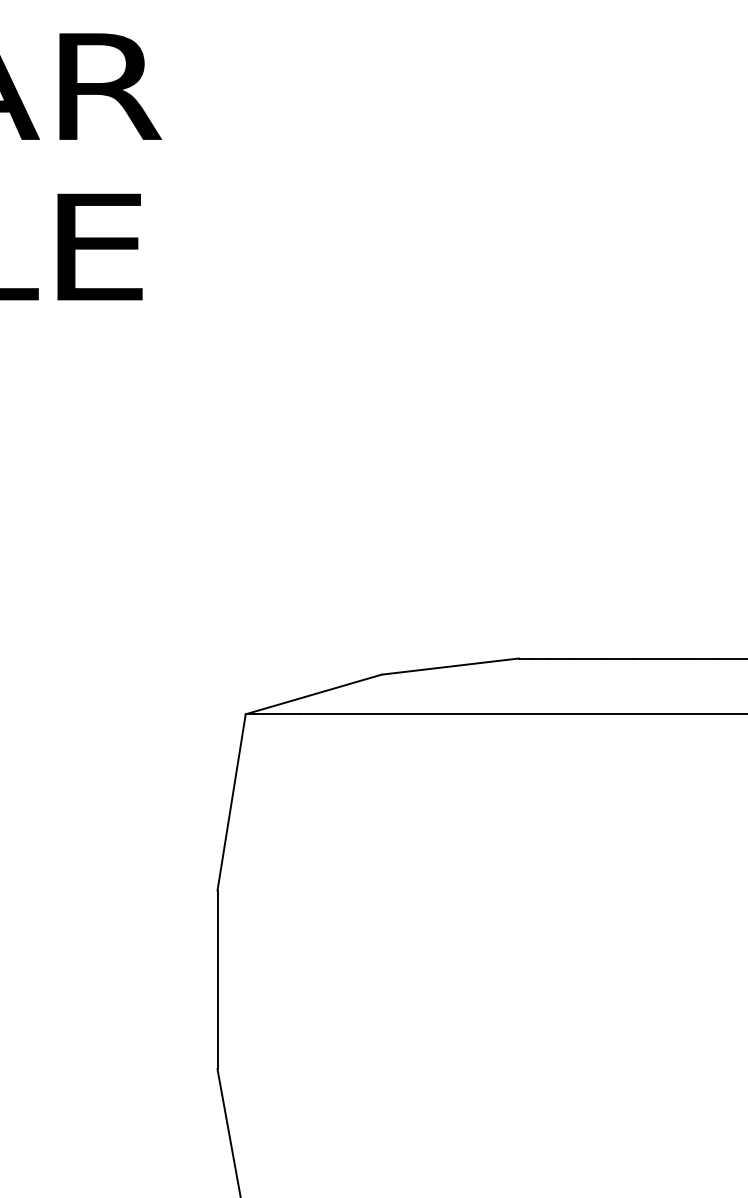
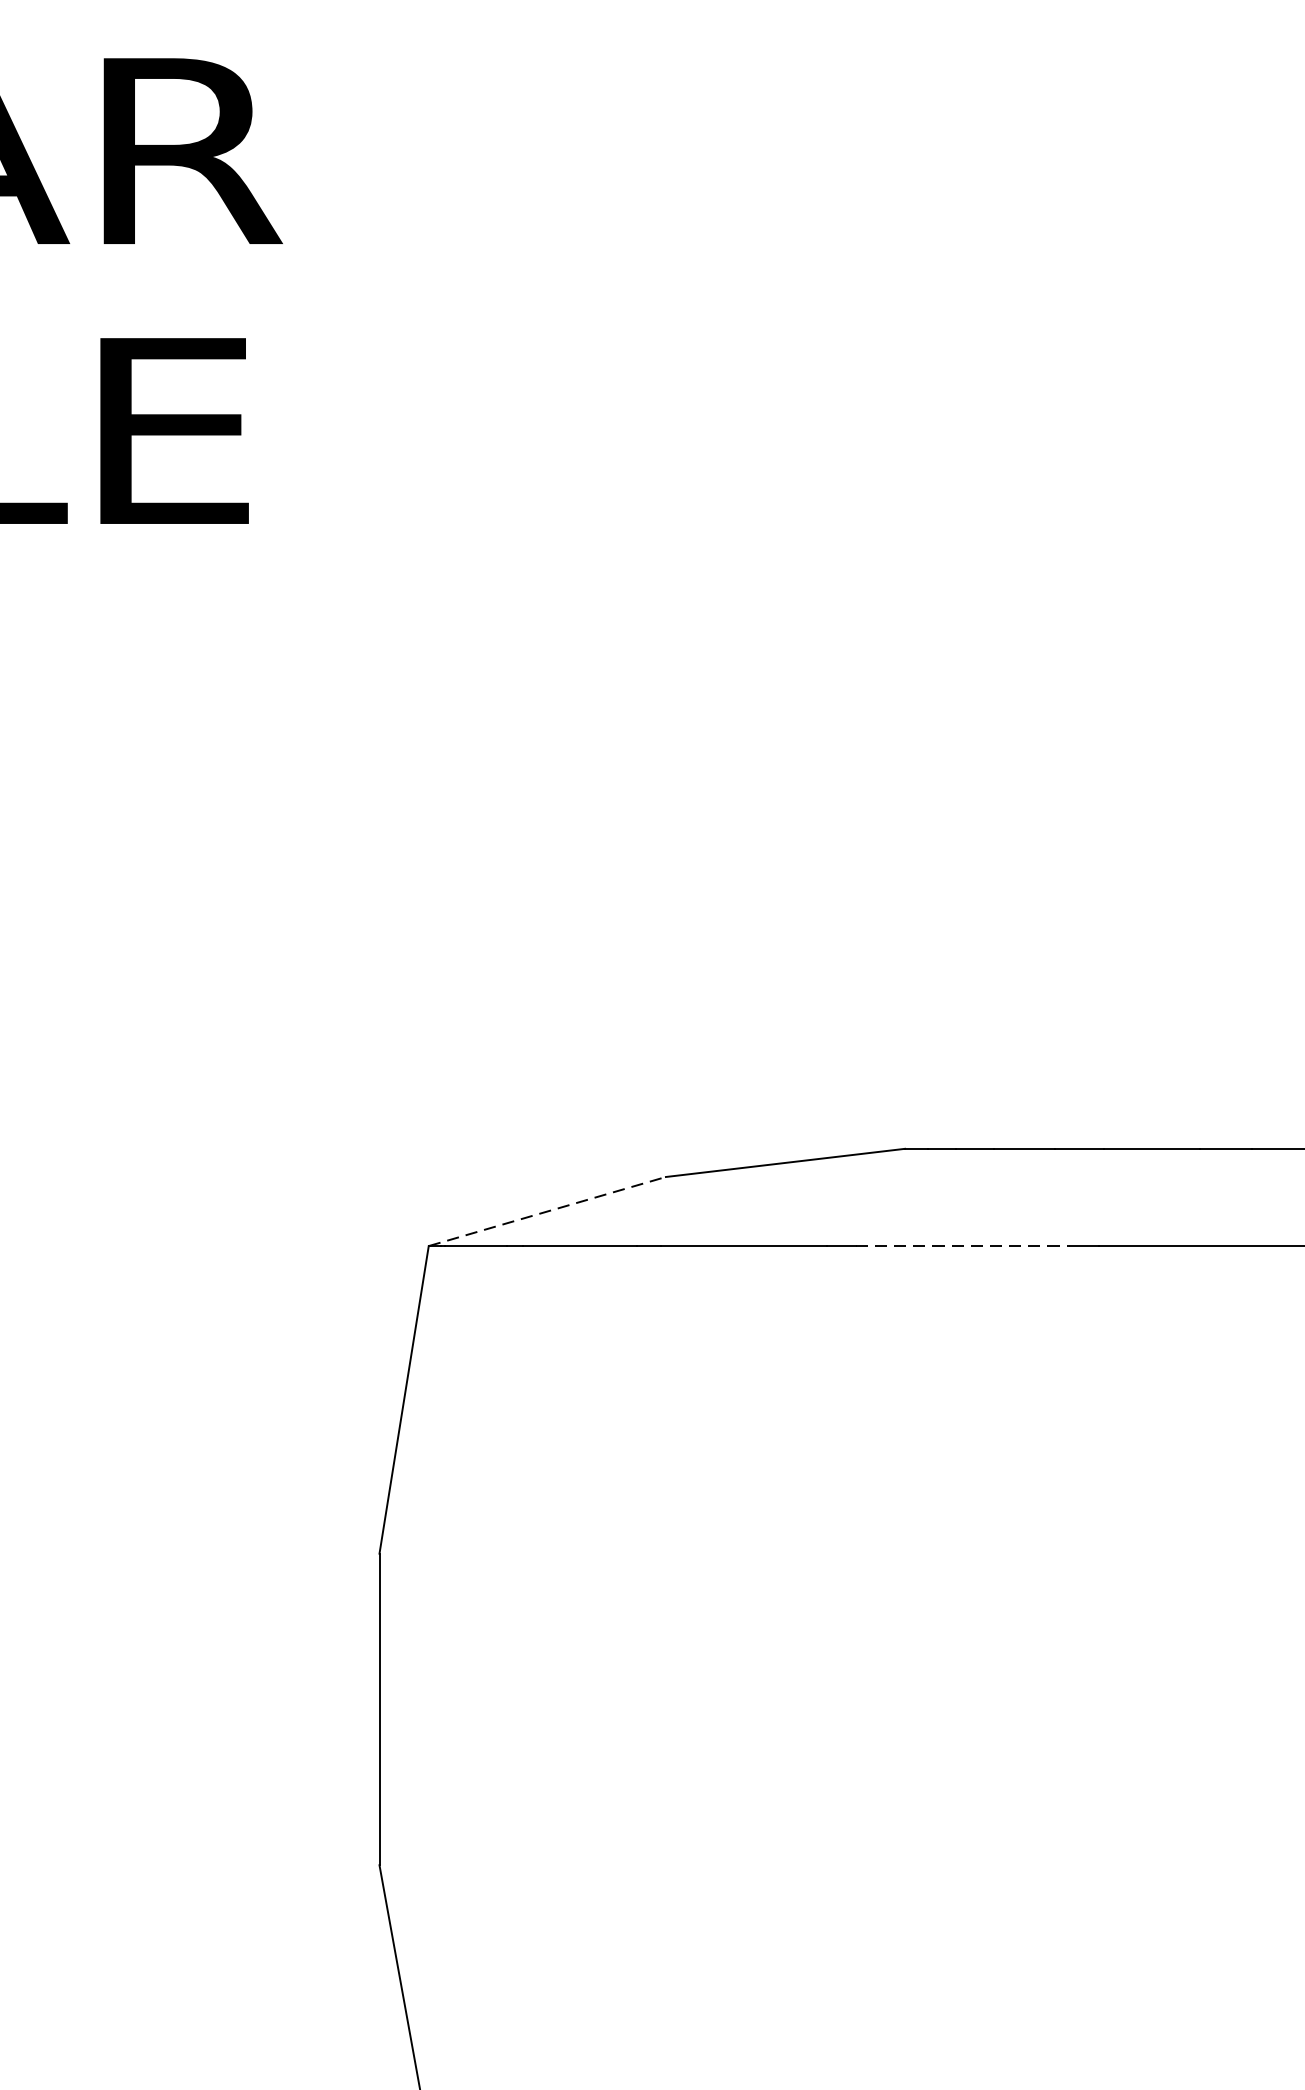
line: (313, 694) -> (546, 1211), solid -> dashed
line: (551, 714) -> (962, 1246), solid -> dashed

